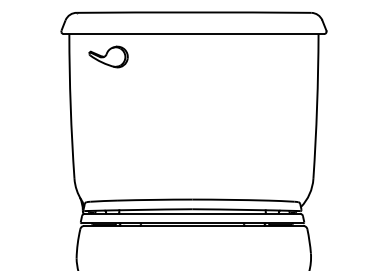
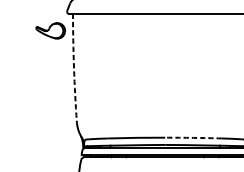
part: (108, 56) -> (50, 30), moved
arc: (70, 106) -> (73, 67), solid -> dashed
arc: (230, 199) -> (193, 137), solid -> dashed

